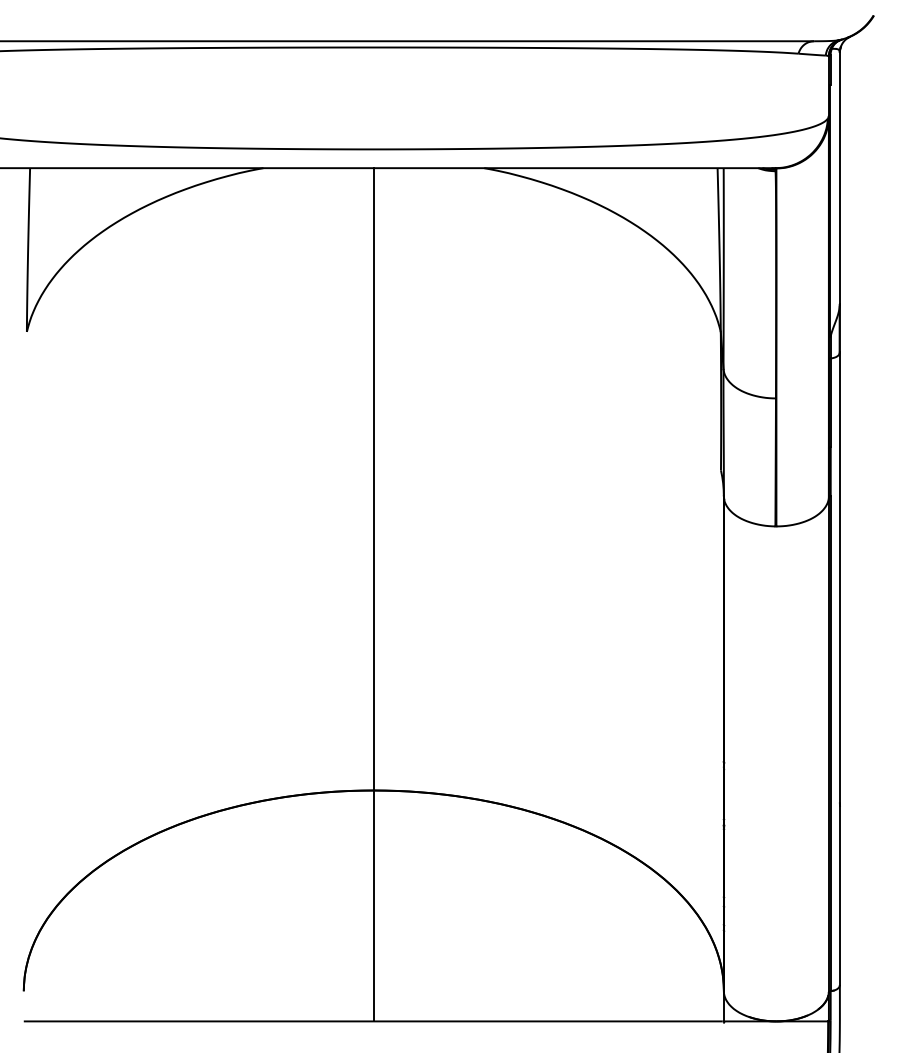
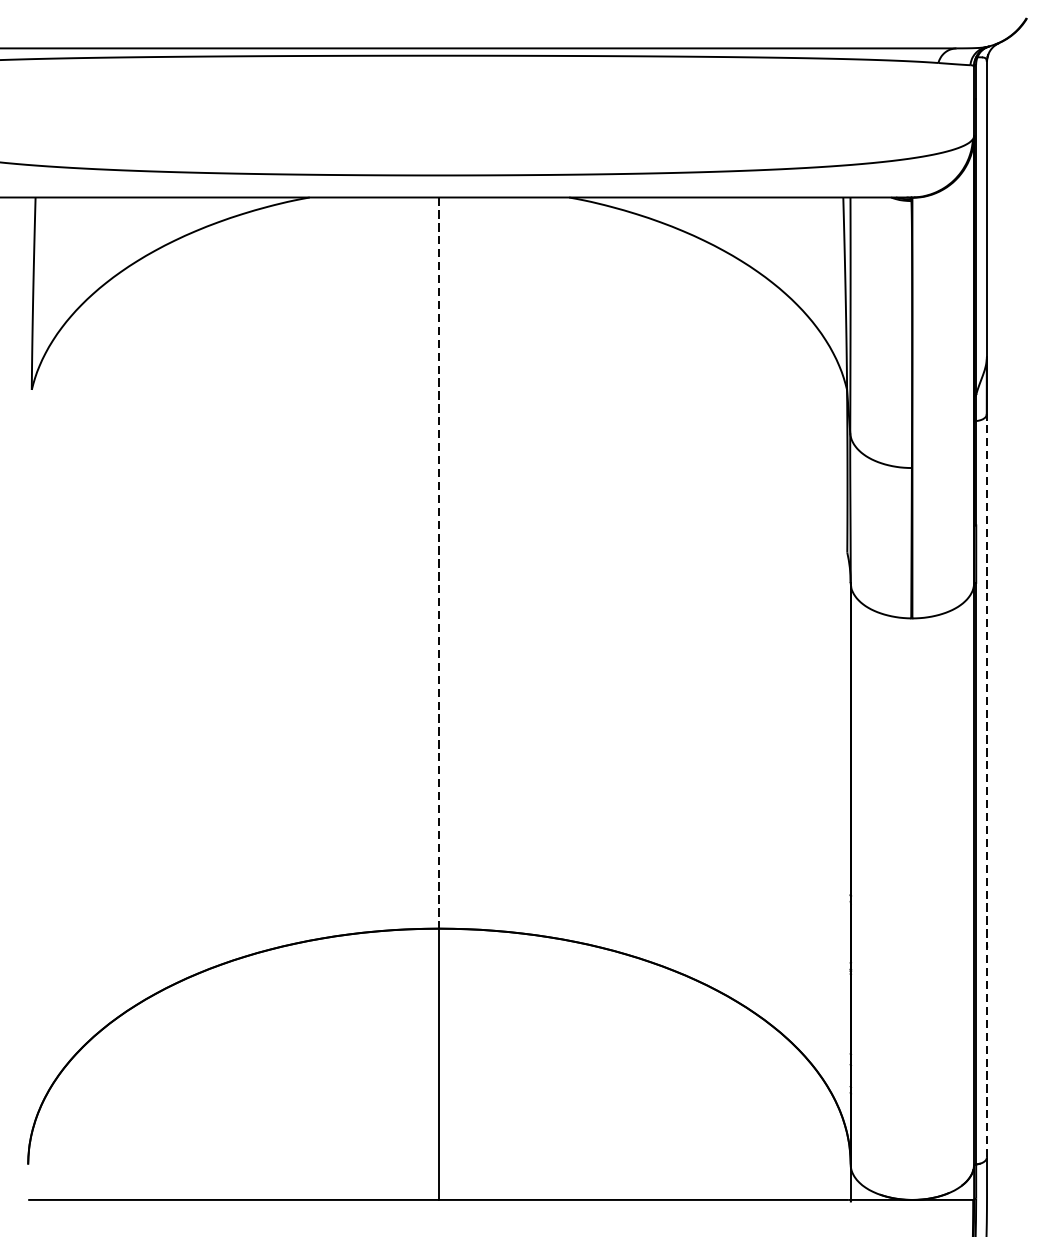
line: (373, 479) -> (439, 563), solid -> dashed
line: (839, 668) -> (986, 785), solid -> dashed

